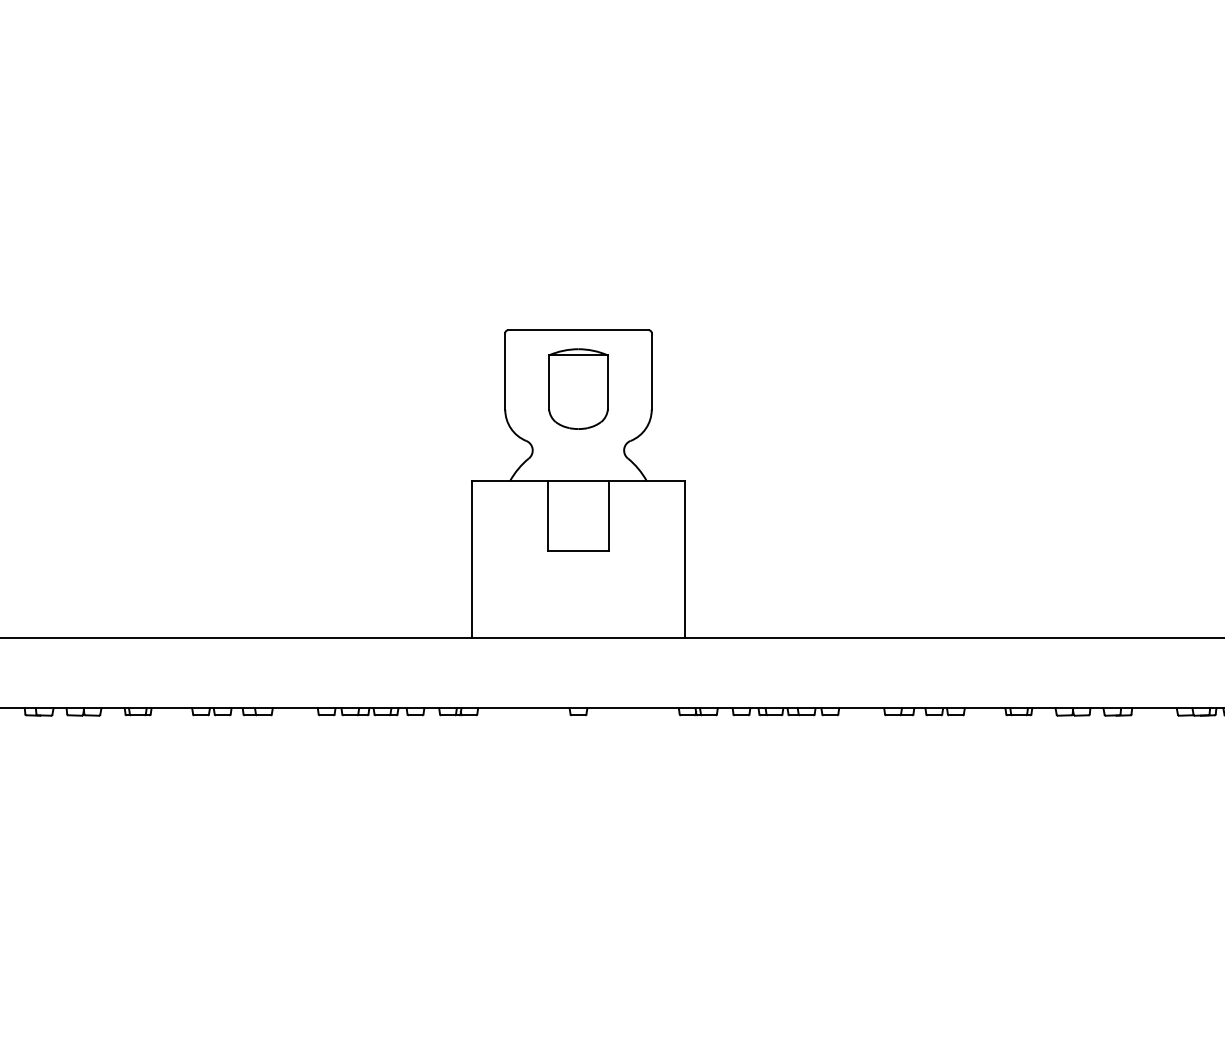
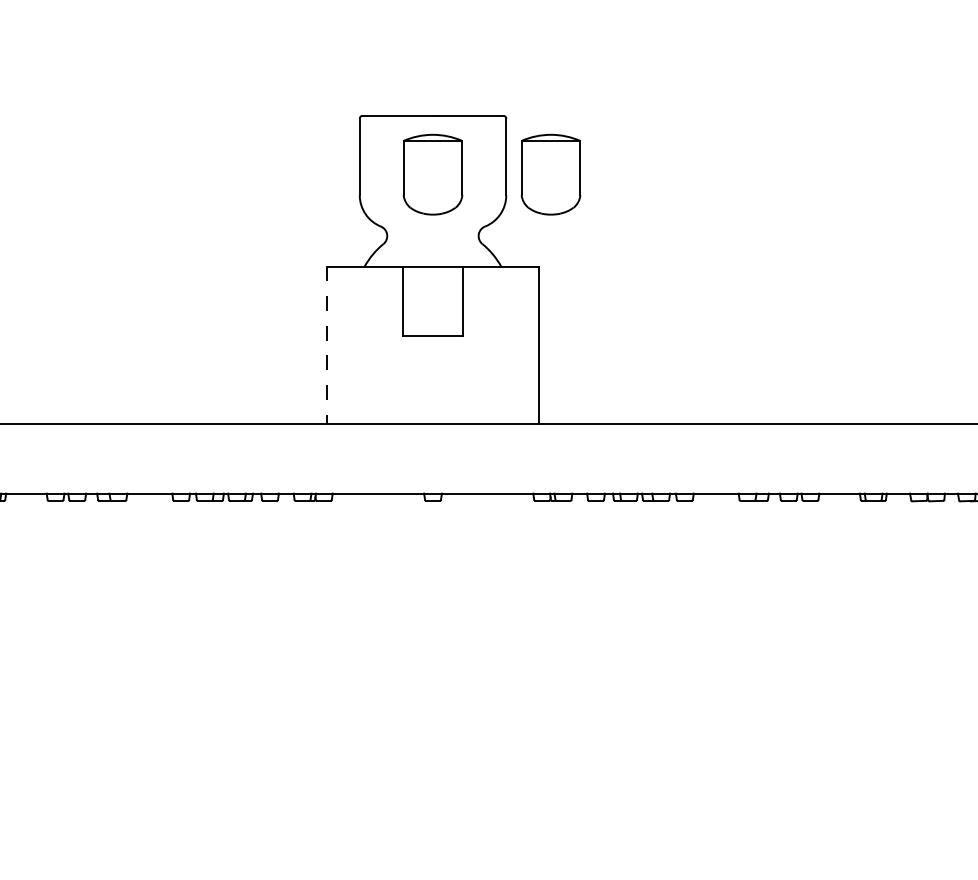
part: (696, 388) -> (551, 174), added
line: (472, 559) -> (327, 345), solid -> dashed

